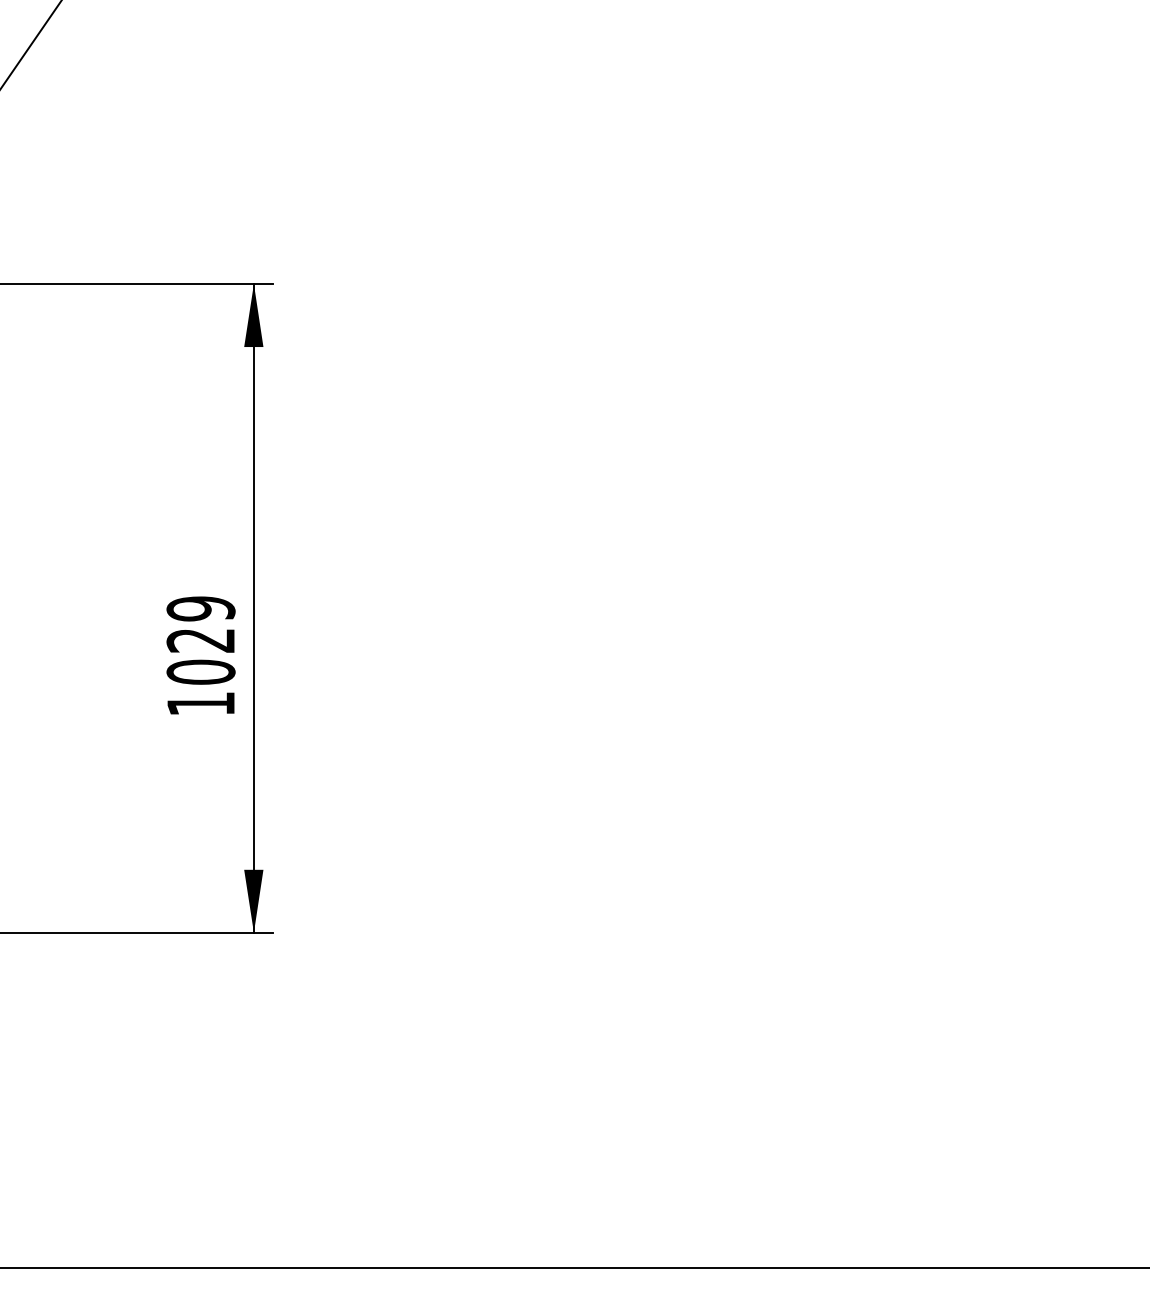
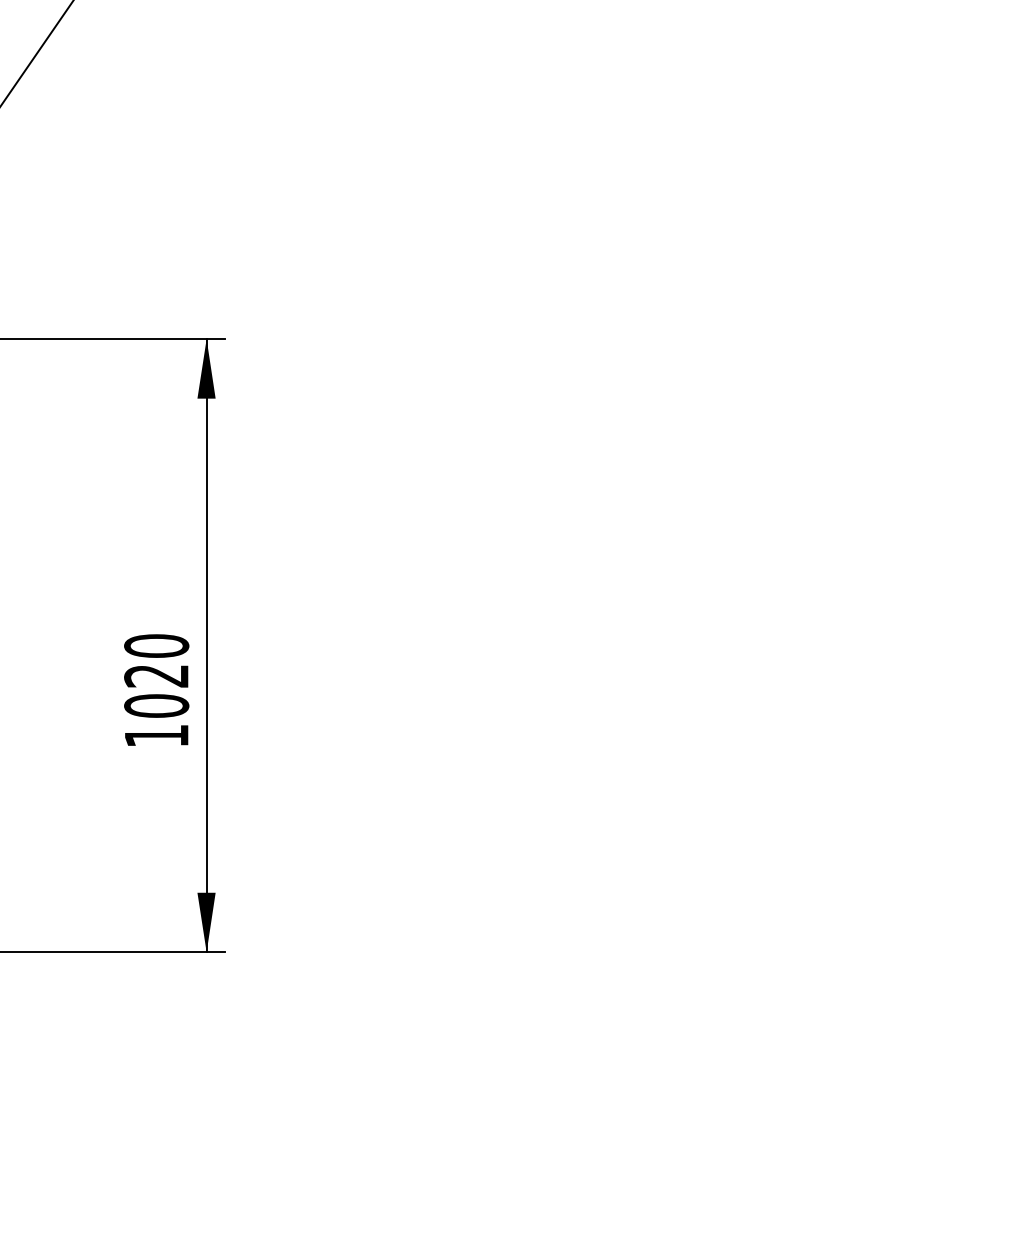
text: (200, 608) -> (156, 645), 1029 -> 1020

